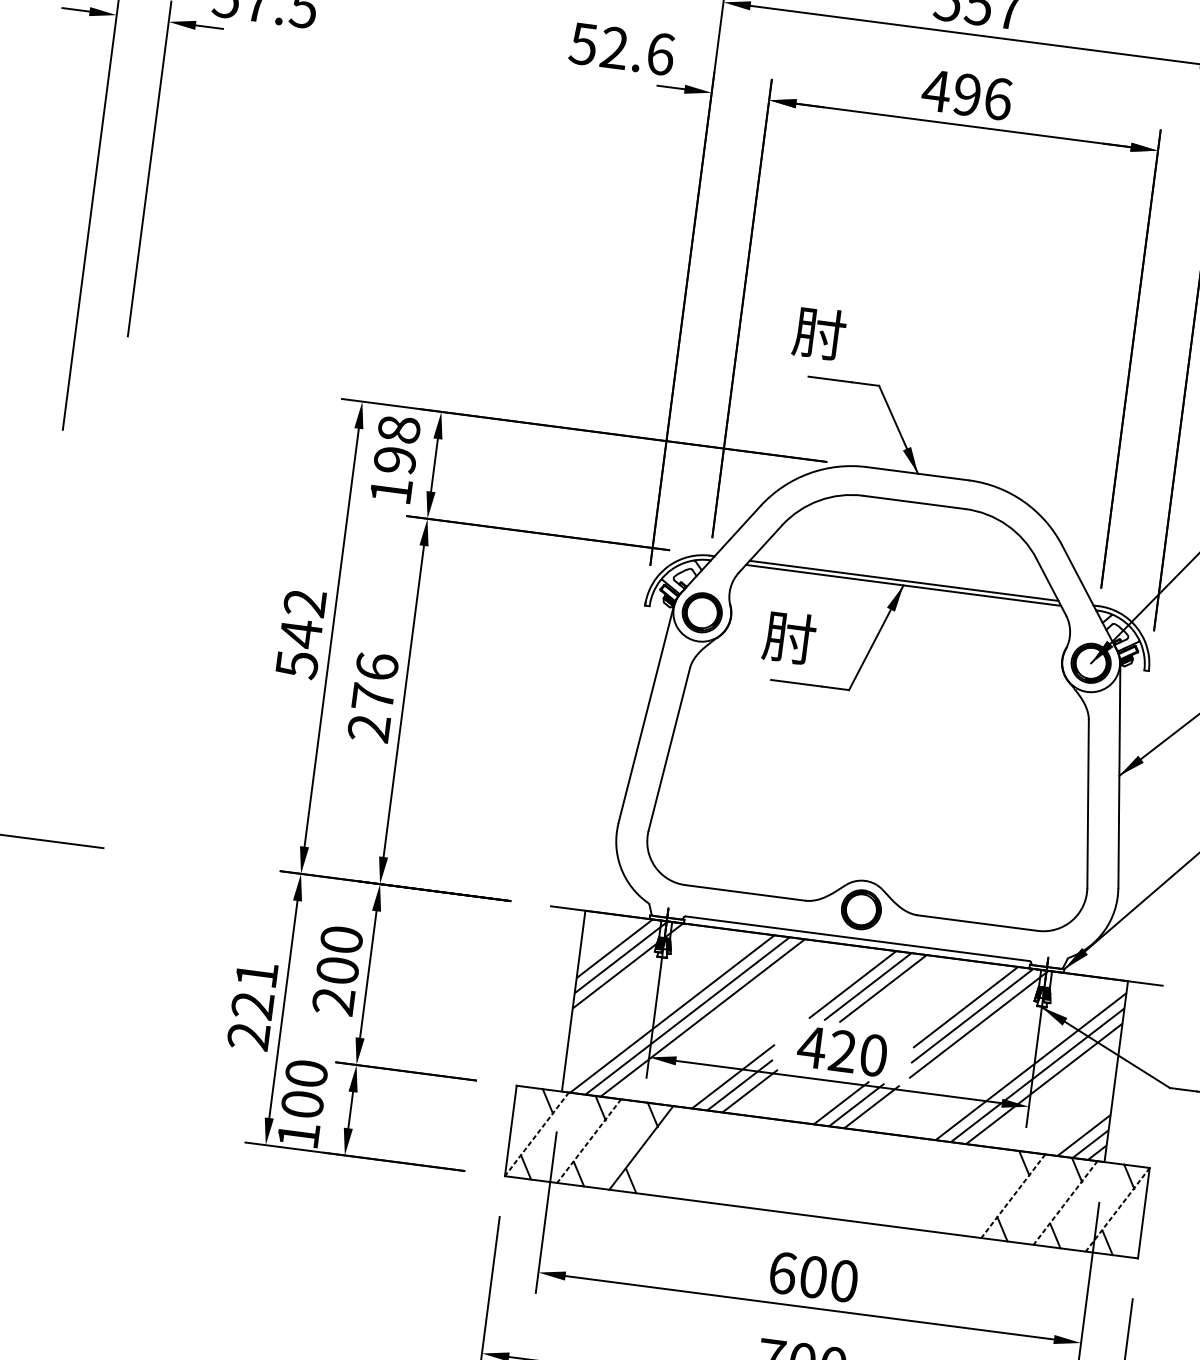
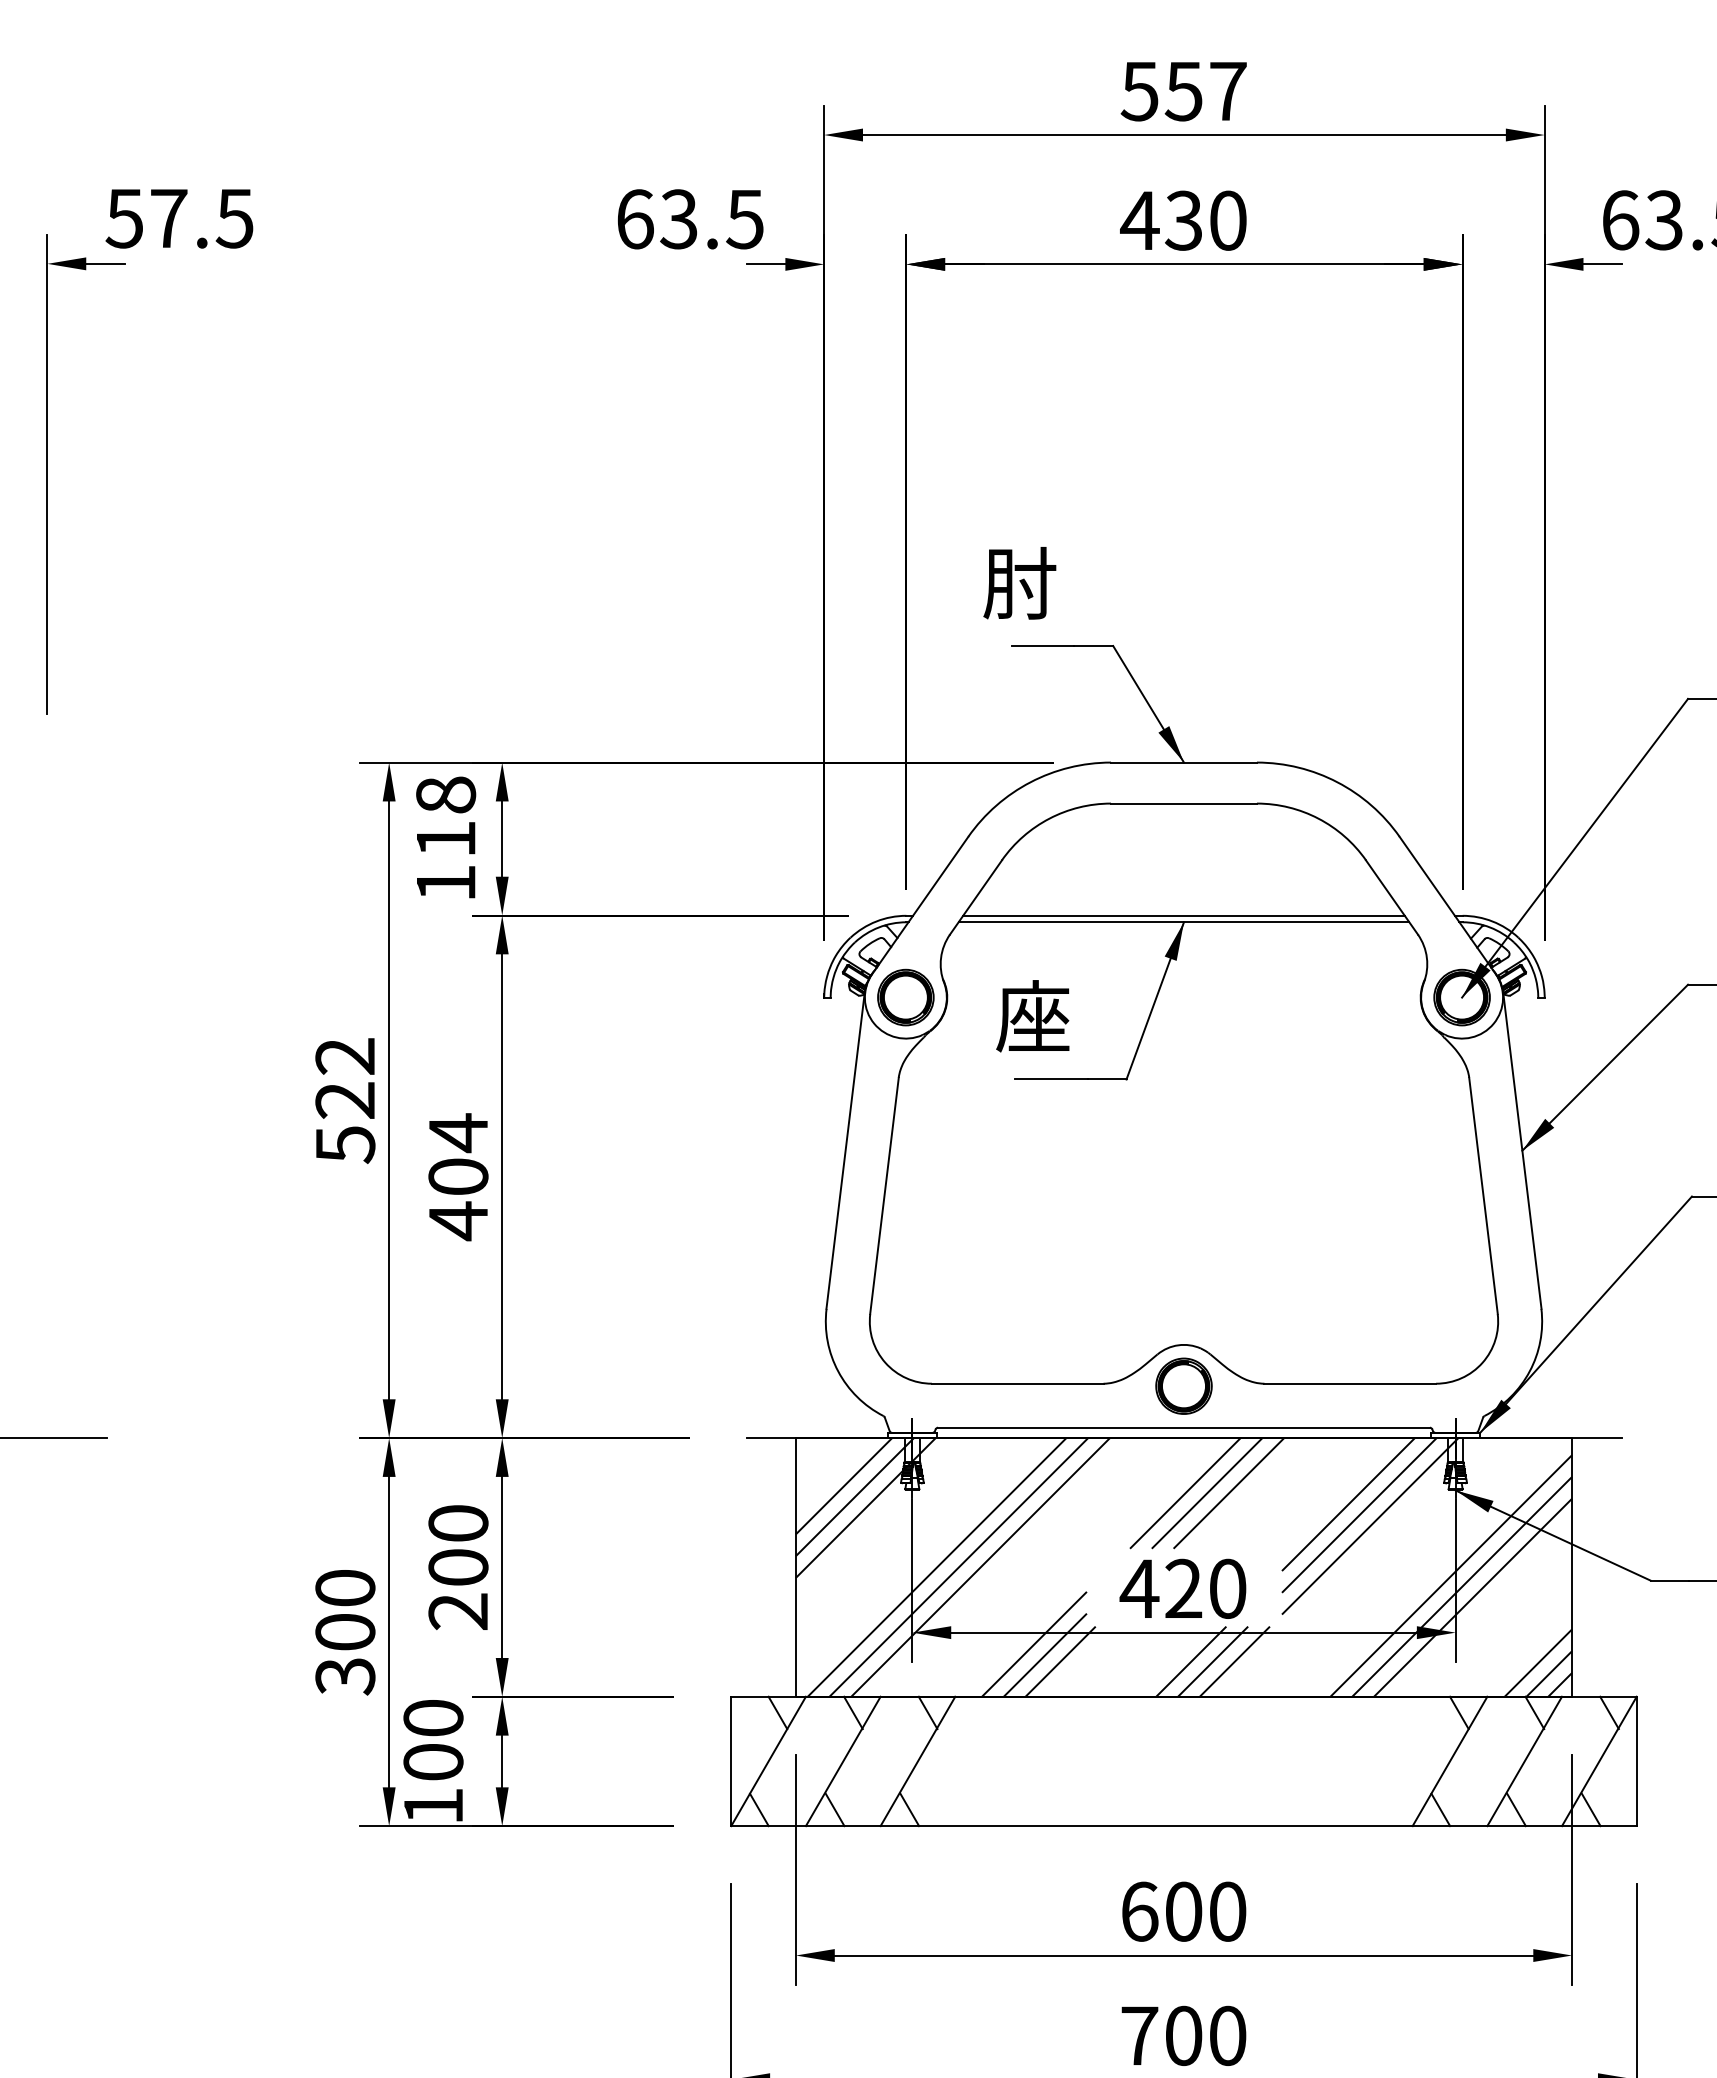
text: (621, 49) -> (689, 219), 52.6 -> 63.5
text: (983, 96) -> (1206, 220), 496 -> 430
text: (395, 460) -> (446, 839), 198 -> 118
text: (300, 633) -> (344, 1100), 542 -> 522
text: (789, 637) -> (1032, 1016), 肘 -> 座
text: (373, 697) -> (458, 1177), 276 -> 404
text: (252, 1005) -> (345, 1632), 221 -> 300
line: (536, 1134) -> (768, 1761), dashed -> solid
line: (589, 1141) -> (843, 1761), dashed -> solid
line: (1013, 1196) -> (1450, 1761), dashed -> solid
line: (1065, 1203) -> (1524, 1761), dashed -> solid
line: (1117, 1209) -> (1599, 1761), dashed -> solid

